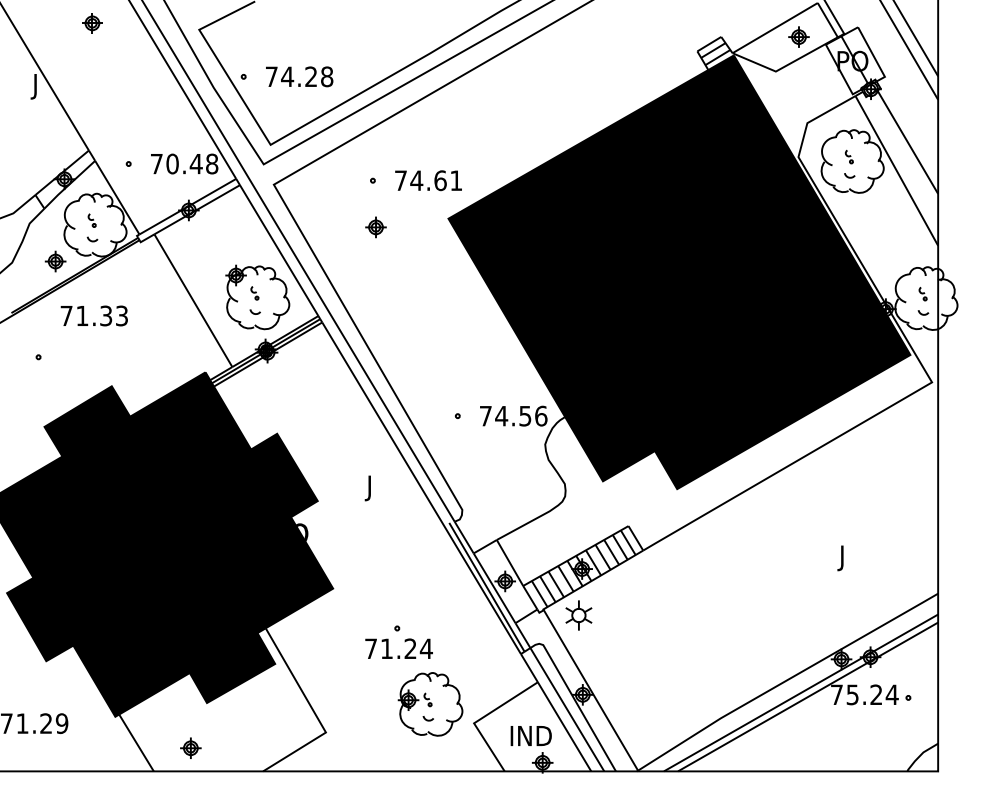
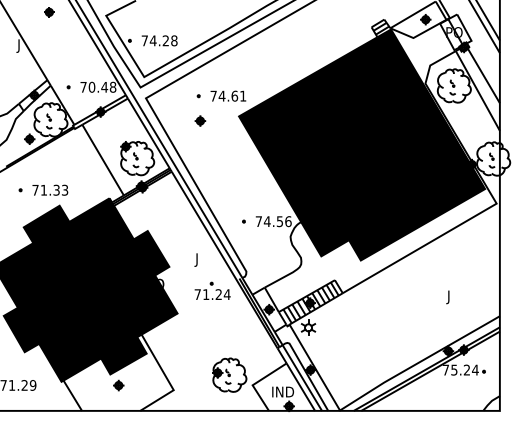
text: (94, 314) -> (50, 189), moved
part: (398, 641) -> (212, 290), moved
part: (190, 748) -> (118, 385), moved

